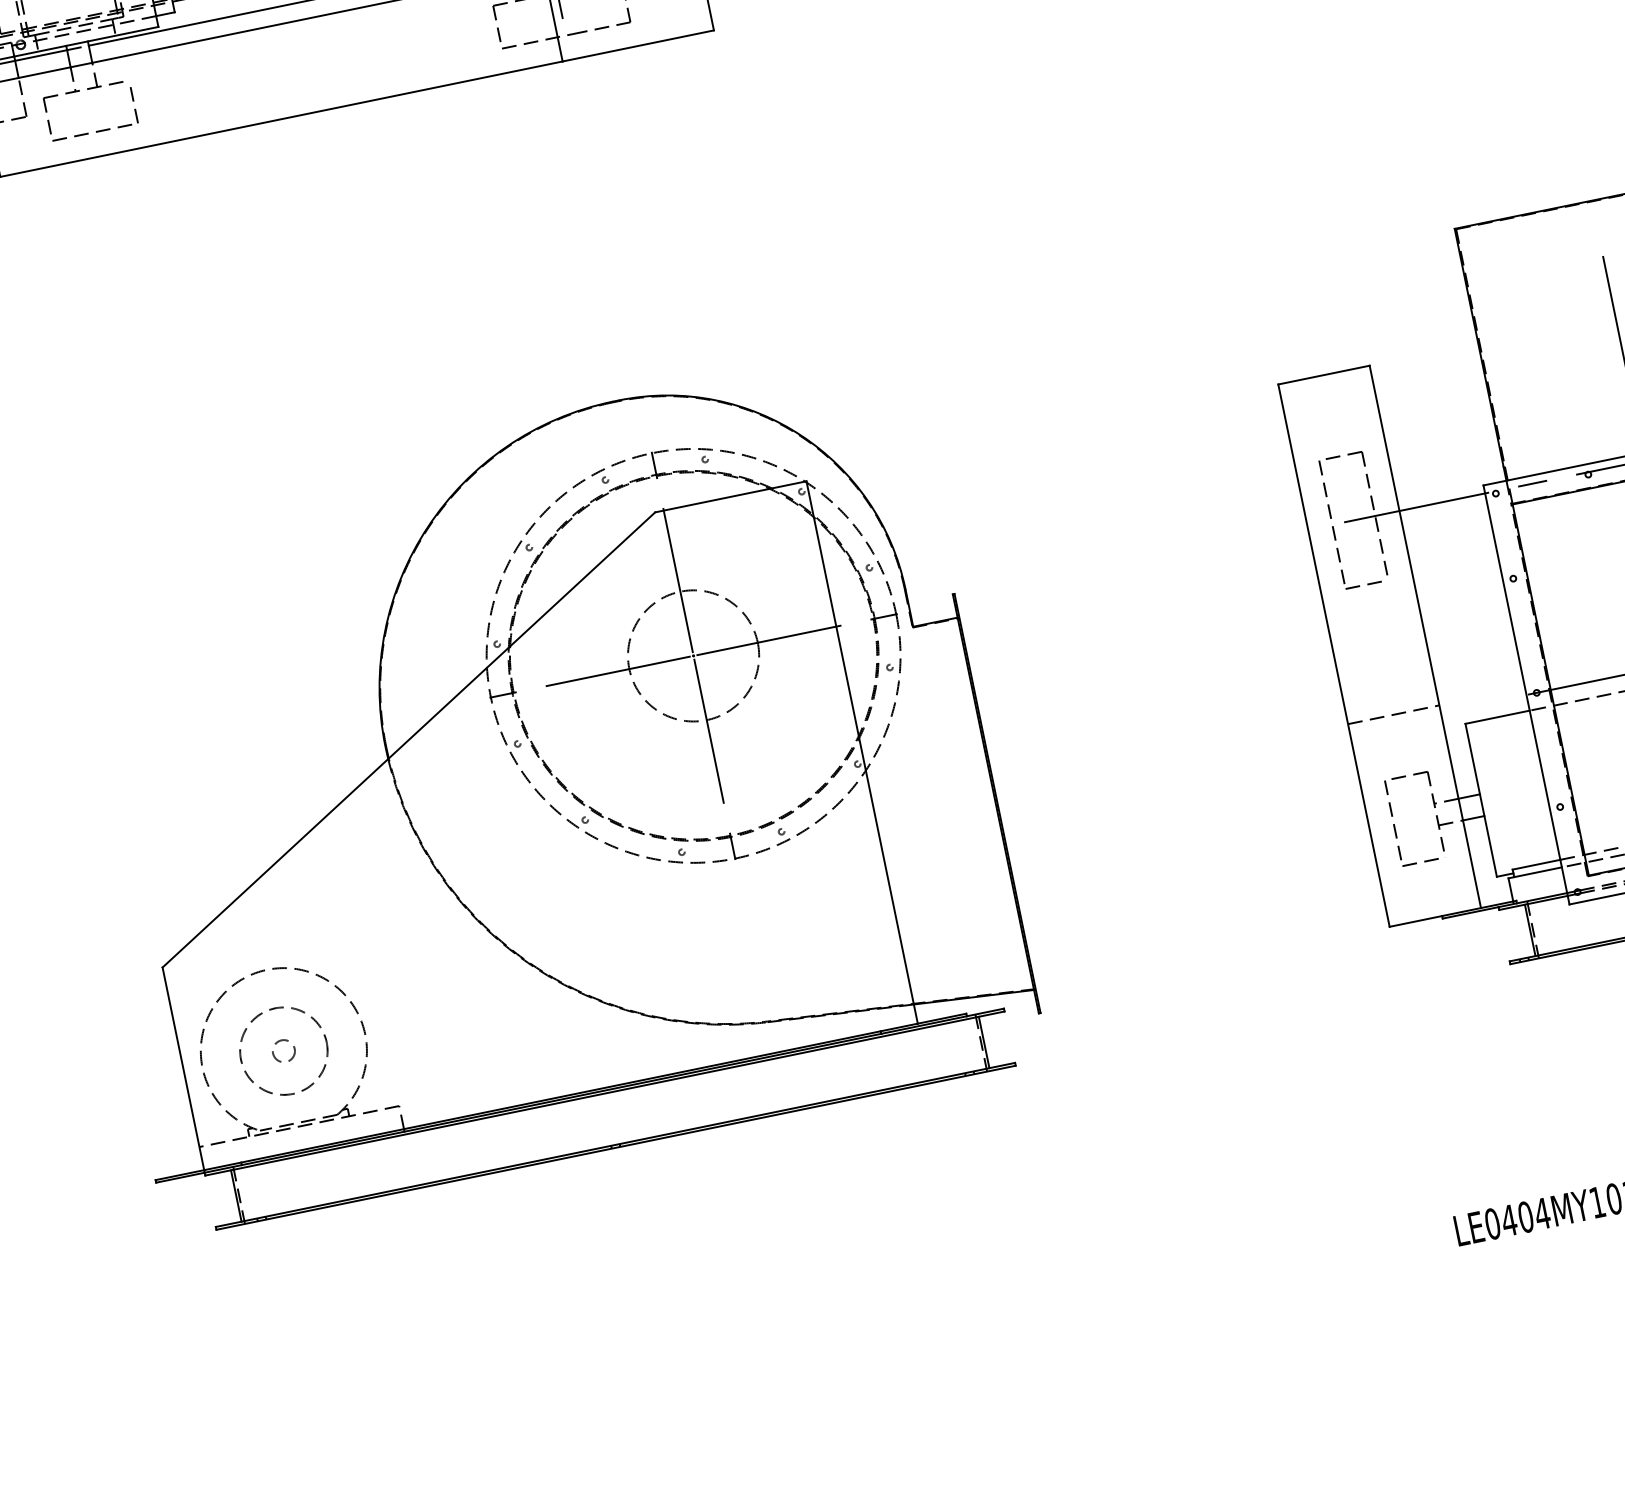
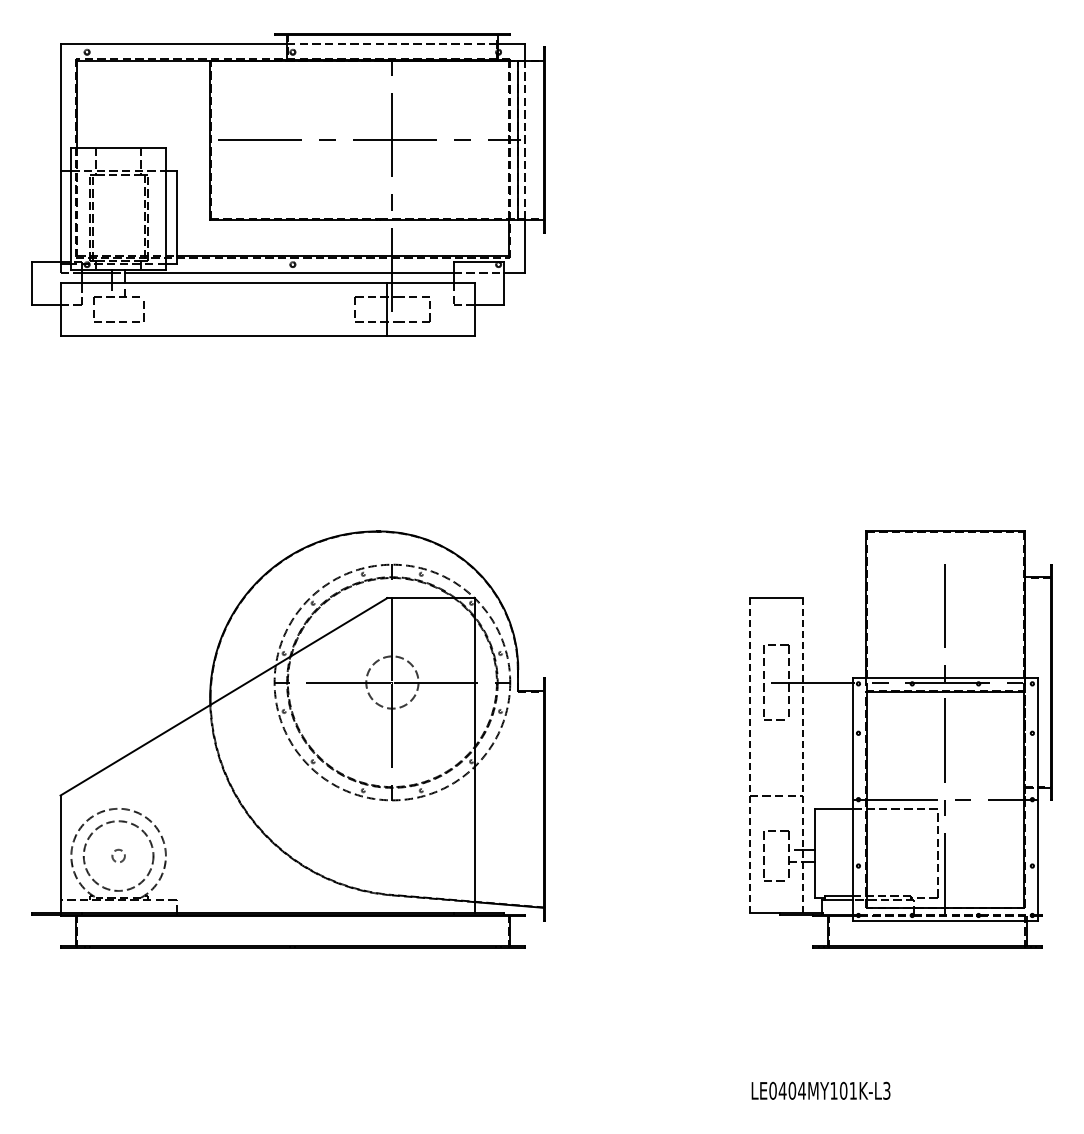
line: (1424, 636) -> (802, 755), solid -> dashed
circle: (693, 655) -> (392, 682), size x0.7
line: (1333, 655) -> (749, 755), solid -> dashed
circle: (283, 1050) -> (118, 855), size x1.4

